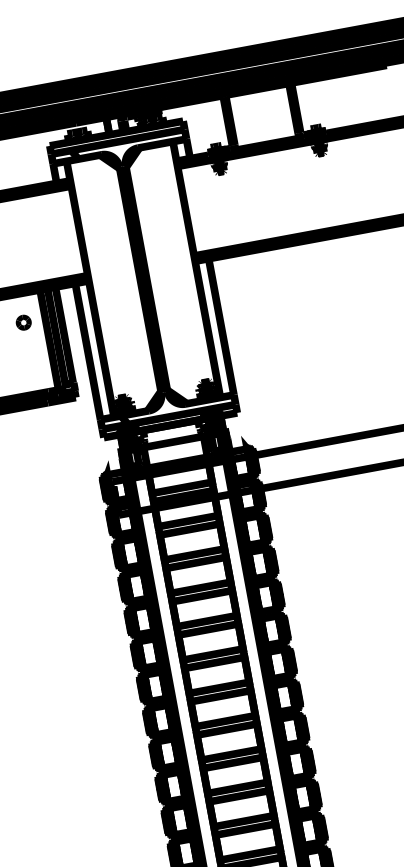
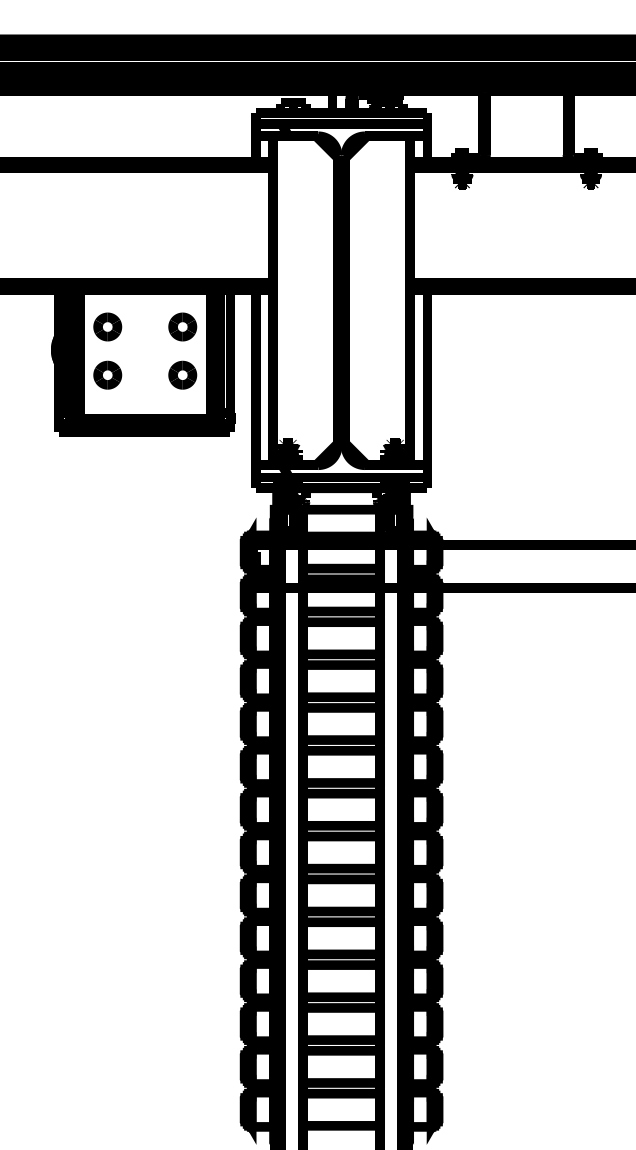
part: (23, 322) -> (182, 326), size x1.43
part: (30, 359) -> (182, 374), added

